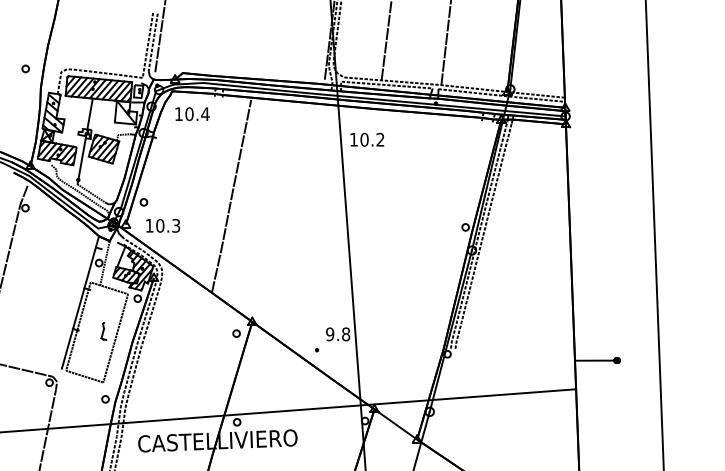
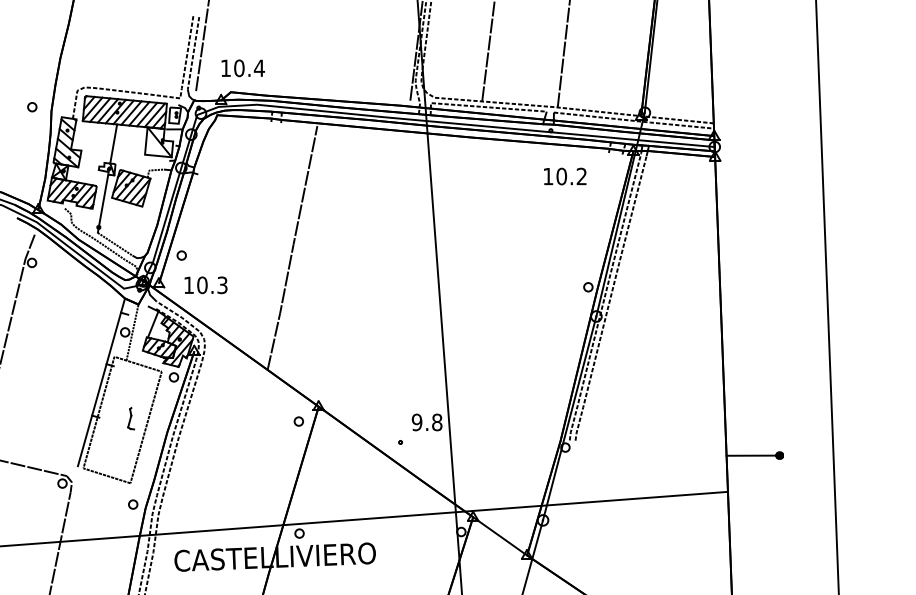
part: (25, 68) -> (32, 106), moved
text: (192, 114) -> (243, 68), moved
text: (367, 139) -> (565, 176), moved

